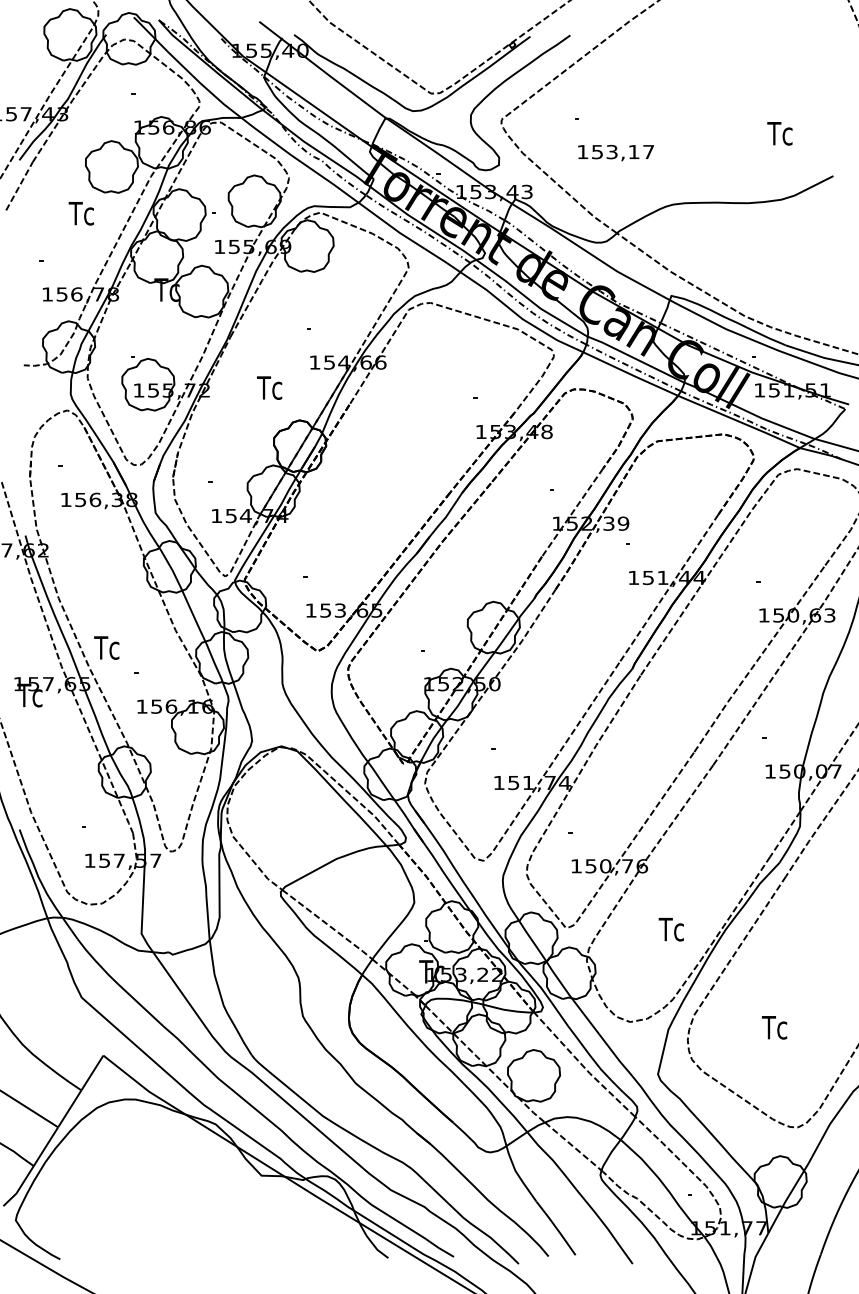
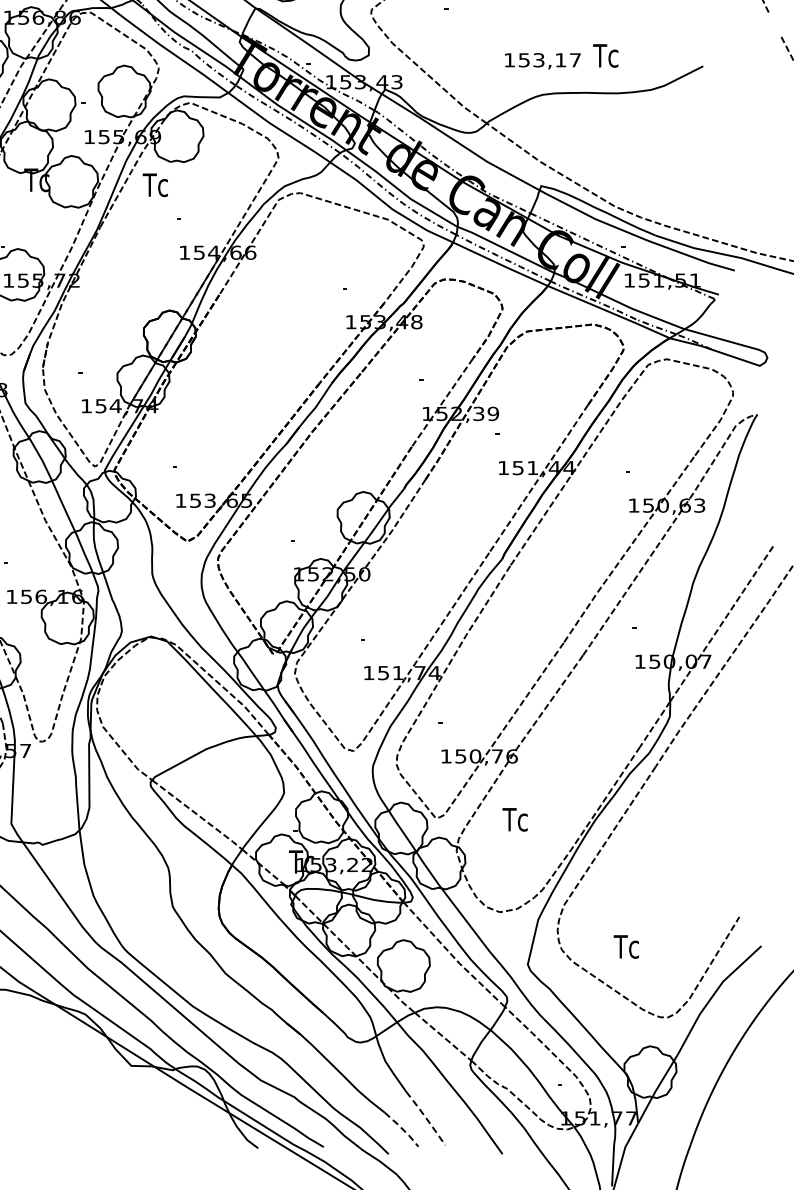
text: (779, 133) -> (605, 55), moved
text: (615, 152) -> (542, 60), moved
text: (269, 387) -> (155, 184), moved
text: (670, 929) -> (514, 819), moved
text: (774, 1027) -> (626, 946), moved
line: (556, 1228) -> (426, 1118), solid -> dashed
line: (532, 1239) -> (402, 1129), solid -> dashed

